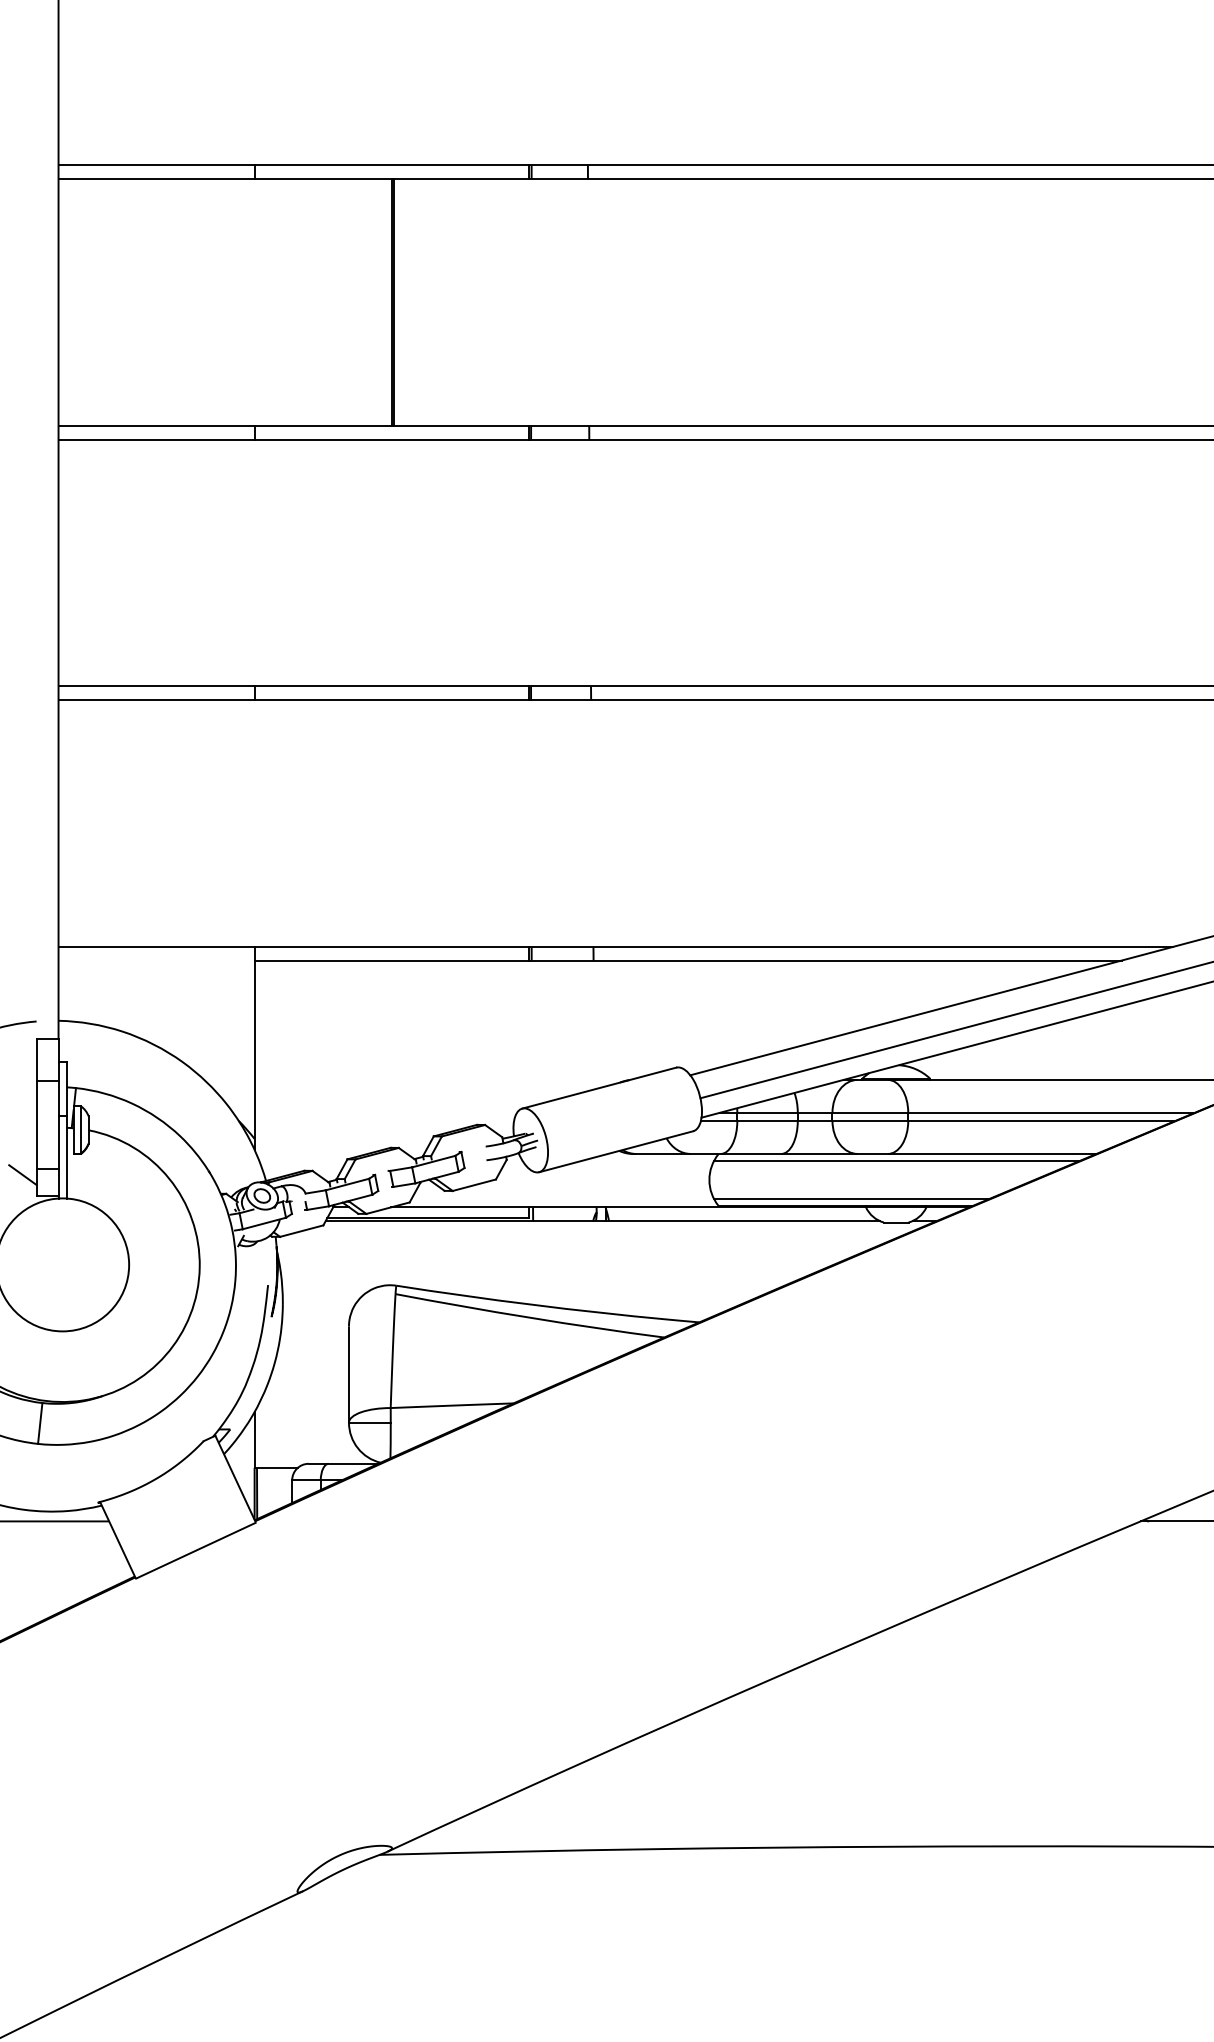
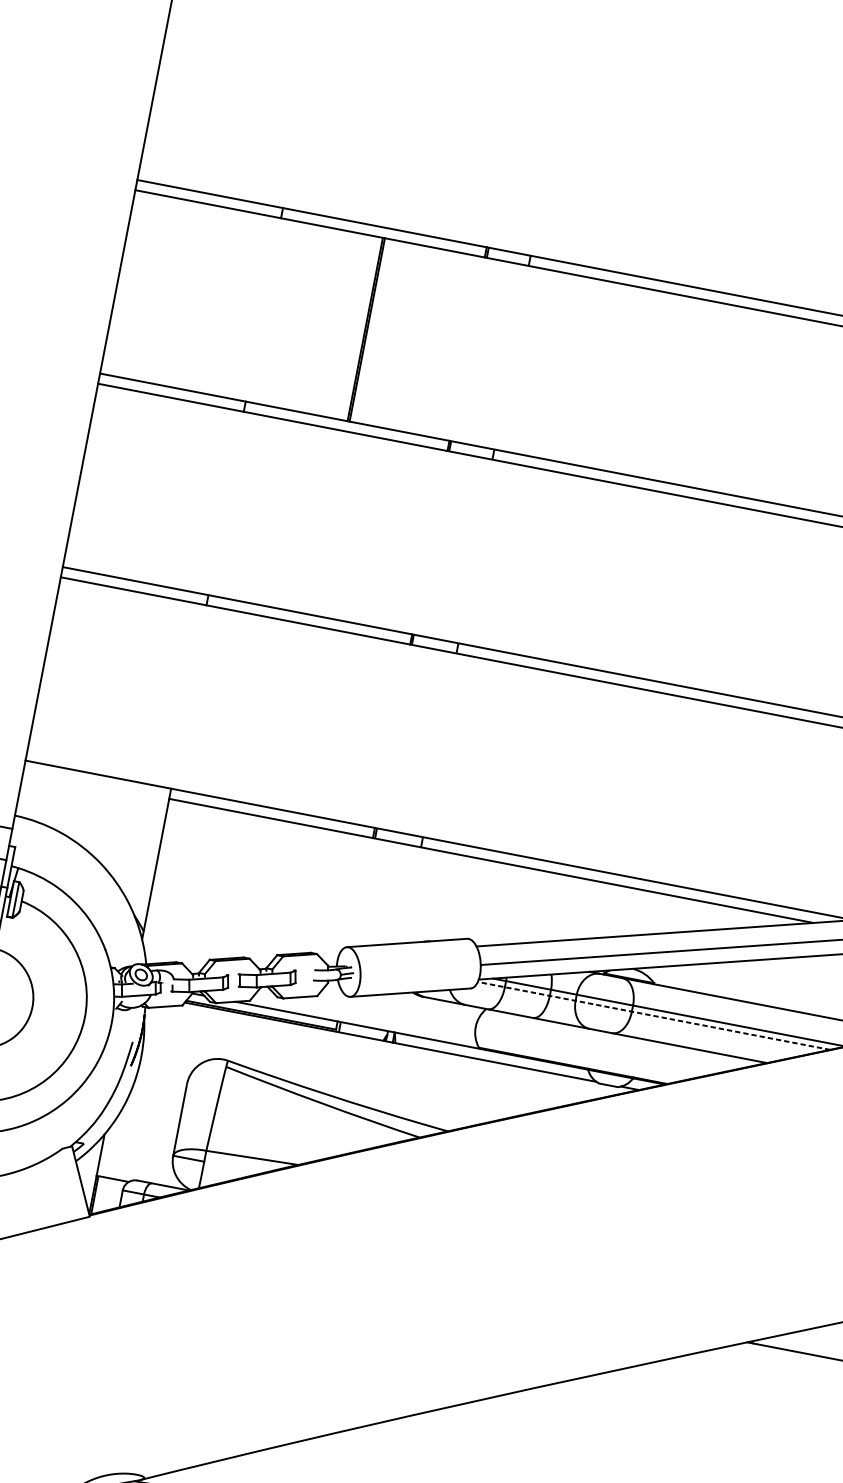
line: (937, 1121) -> (653, 1016), solid -> dashed
line: (897, 1160) -> (618, 1039), removed
line: (851, 1199) -> (578, 1061), removed

